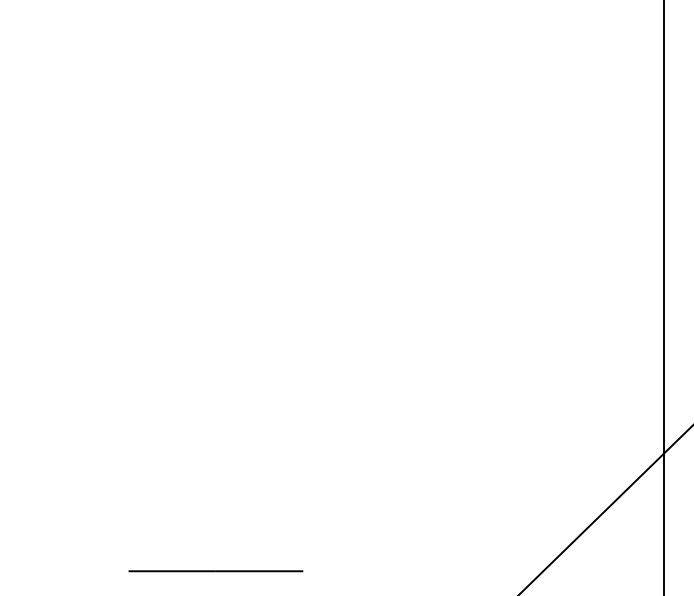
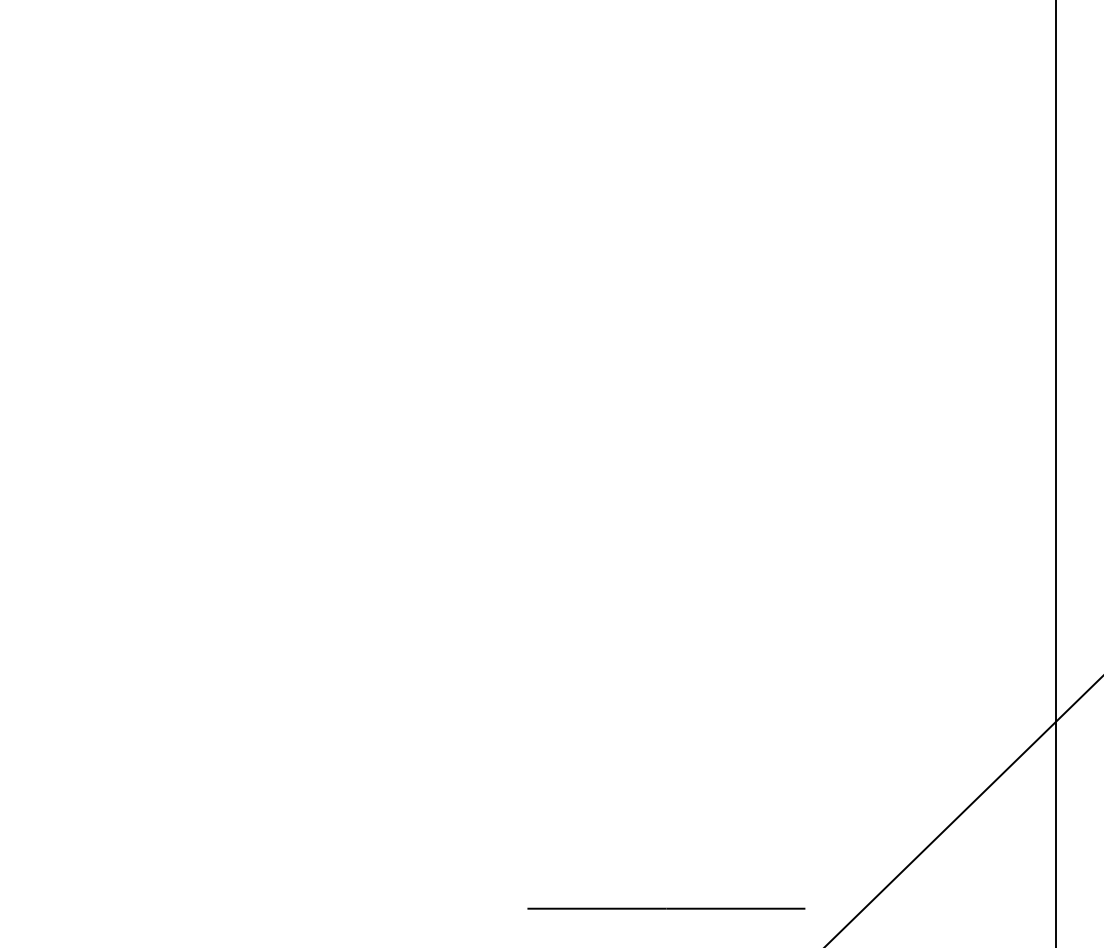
line: (215, 571) -> (665, 909), moved

